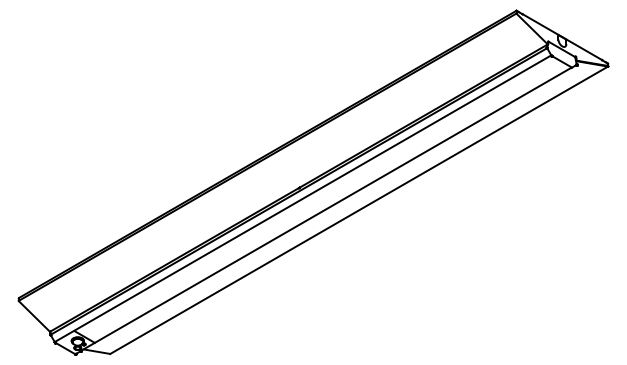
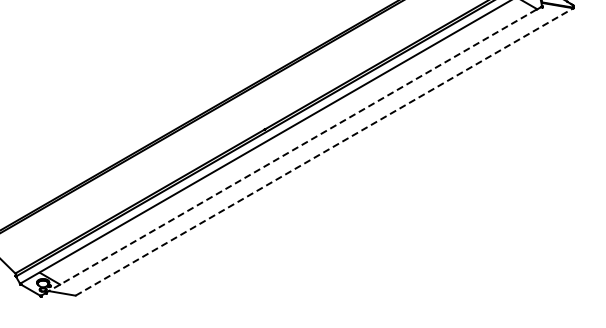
line: (325, 209) -> (290, 151), solid -> dashed
line: (359, 210) -> (324, 152), solid -> dashed

